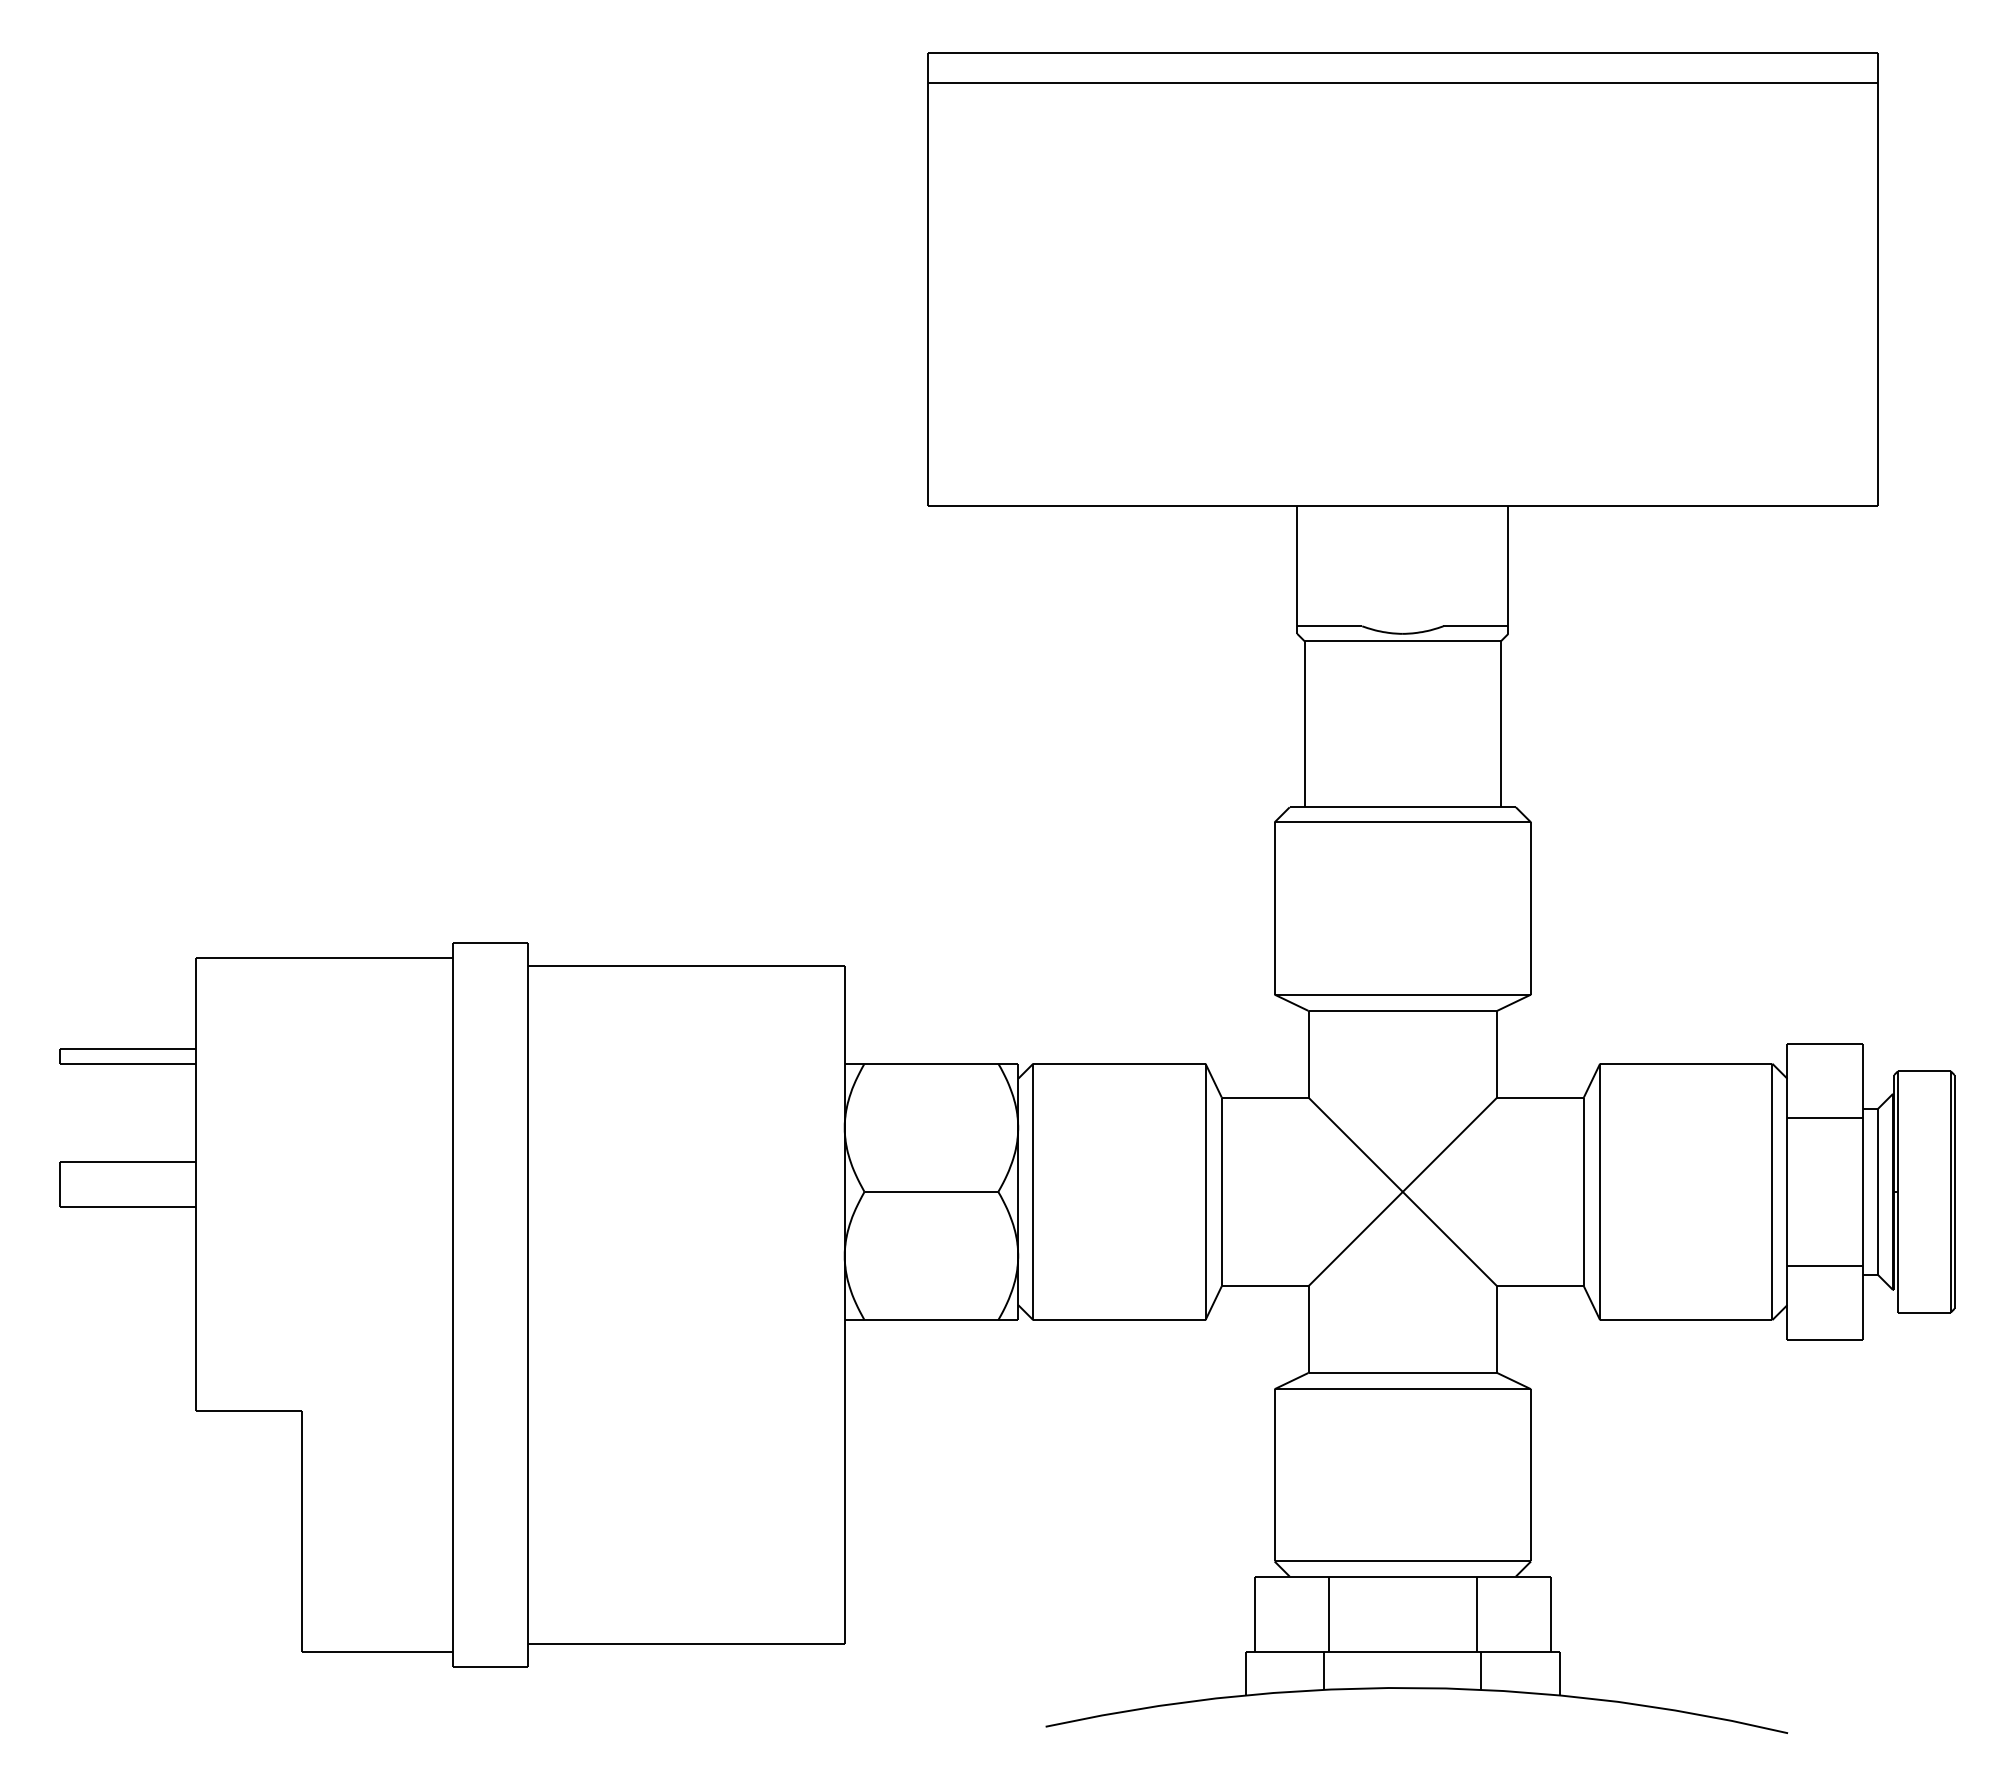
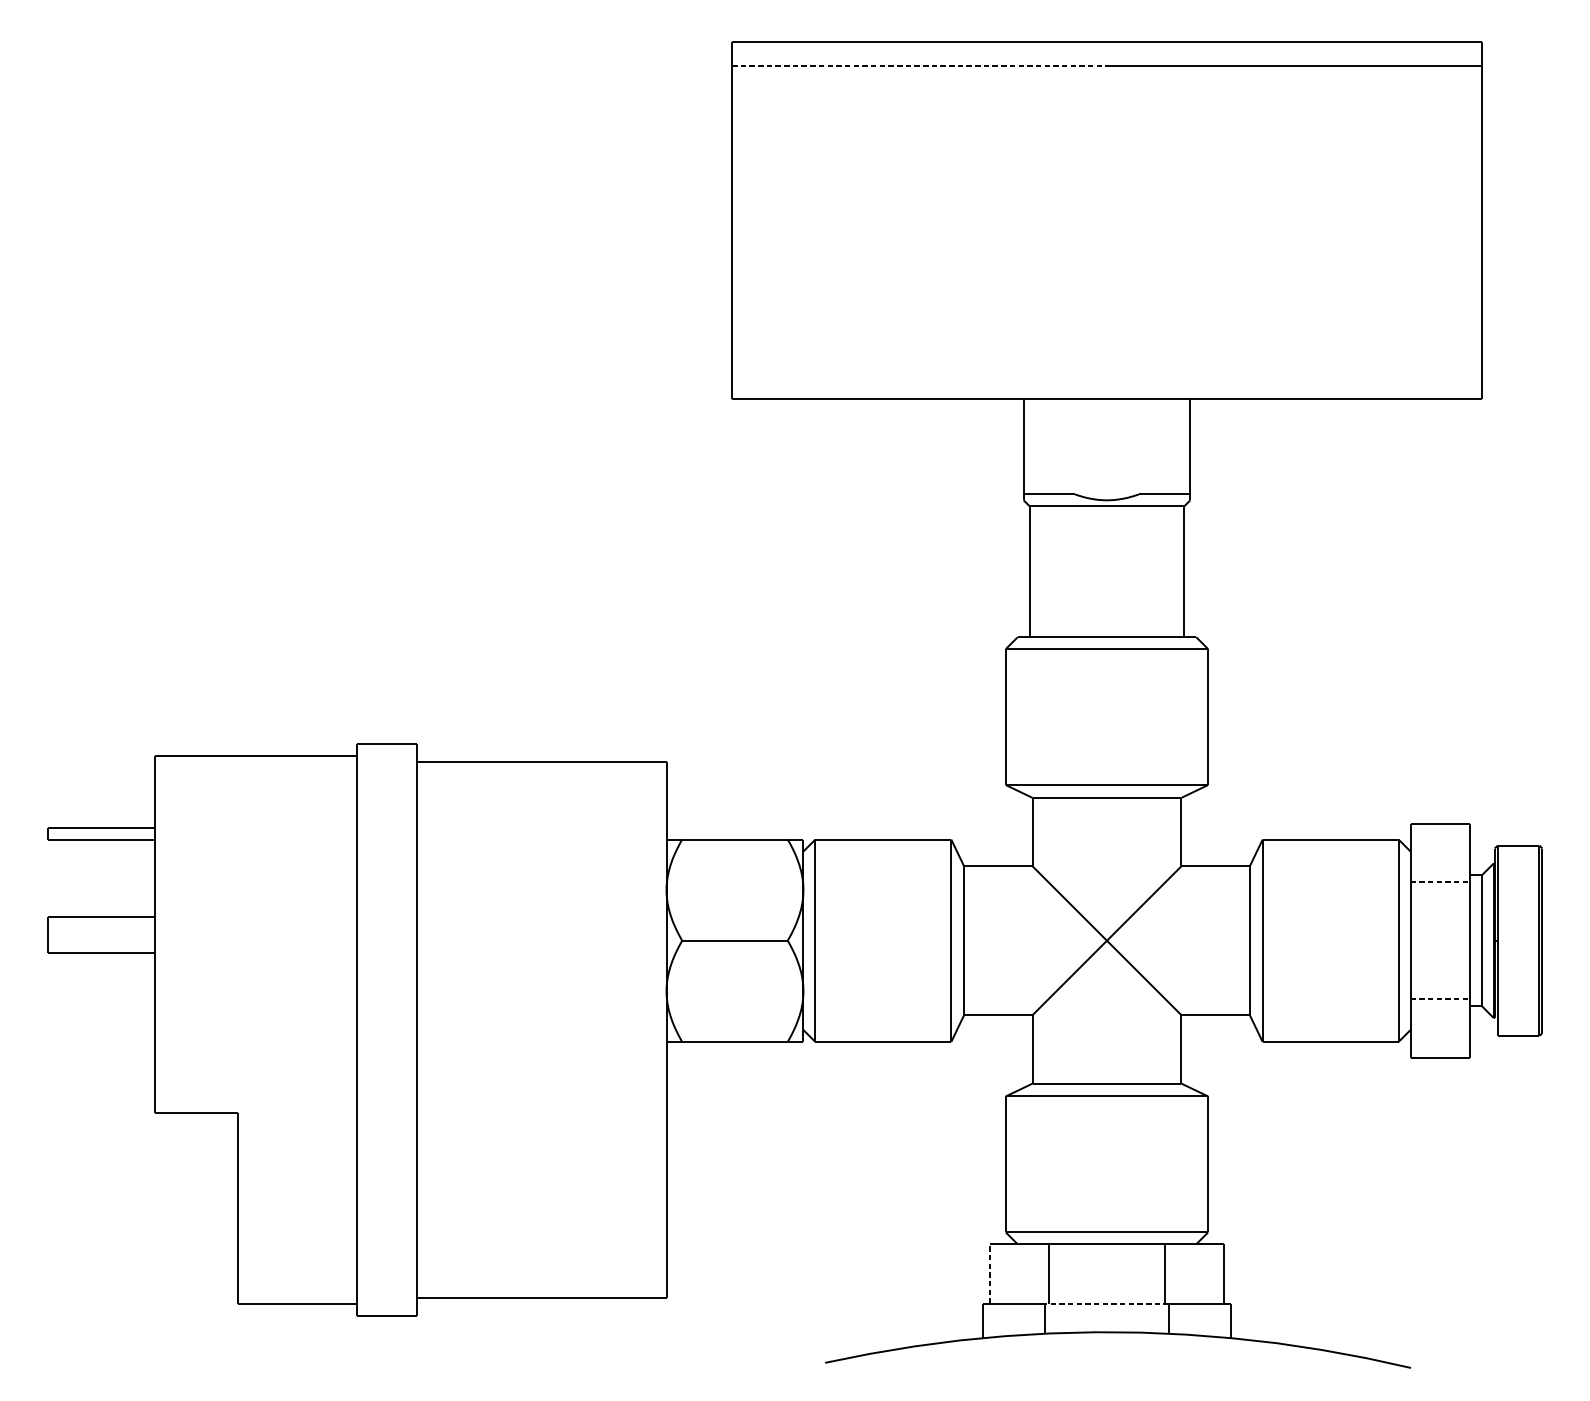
line: (1165, 83) -> (919, 65), solid -> dashed
line: (1825, 1117) -> (1440, 882), solid -> dashed
line: (1825, 1265) -> (1440, 998), solid -> dashed
line: (1254, 1614) -> (989, 1274), solid -> dashed
line: (1402, 1651) -> (1106, 1303), solid -> dashed

